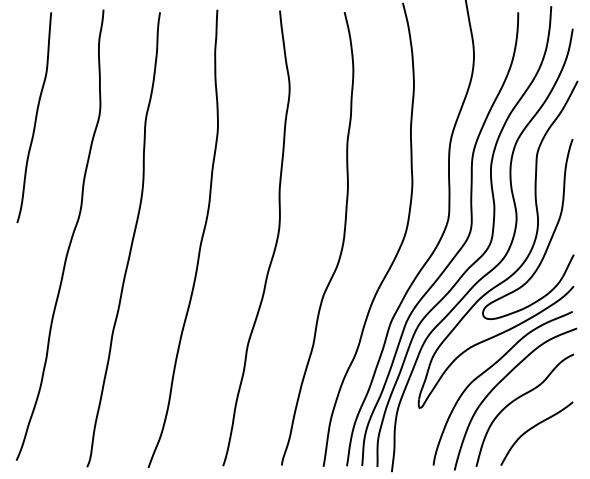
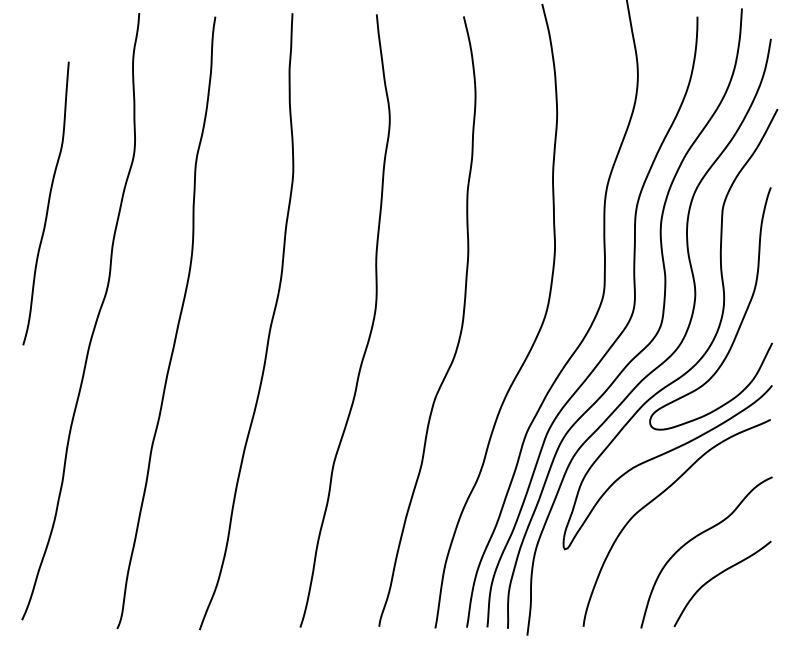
curve: (35, 117) -> (47, 203), moved
curve: (499, 383) -> (672, 516), removed

